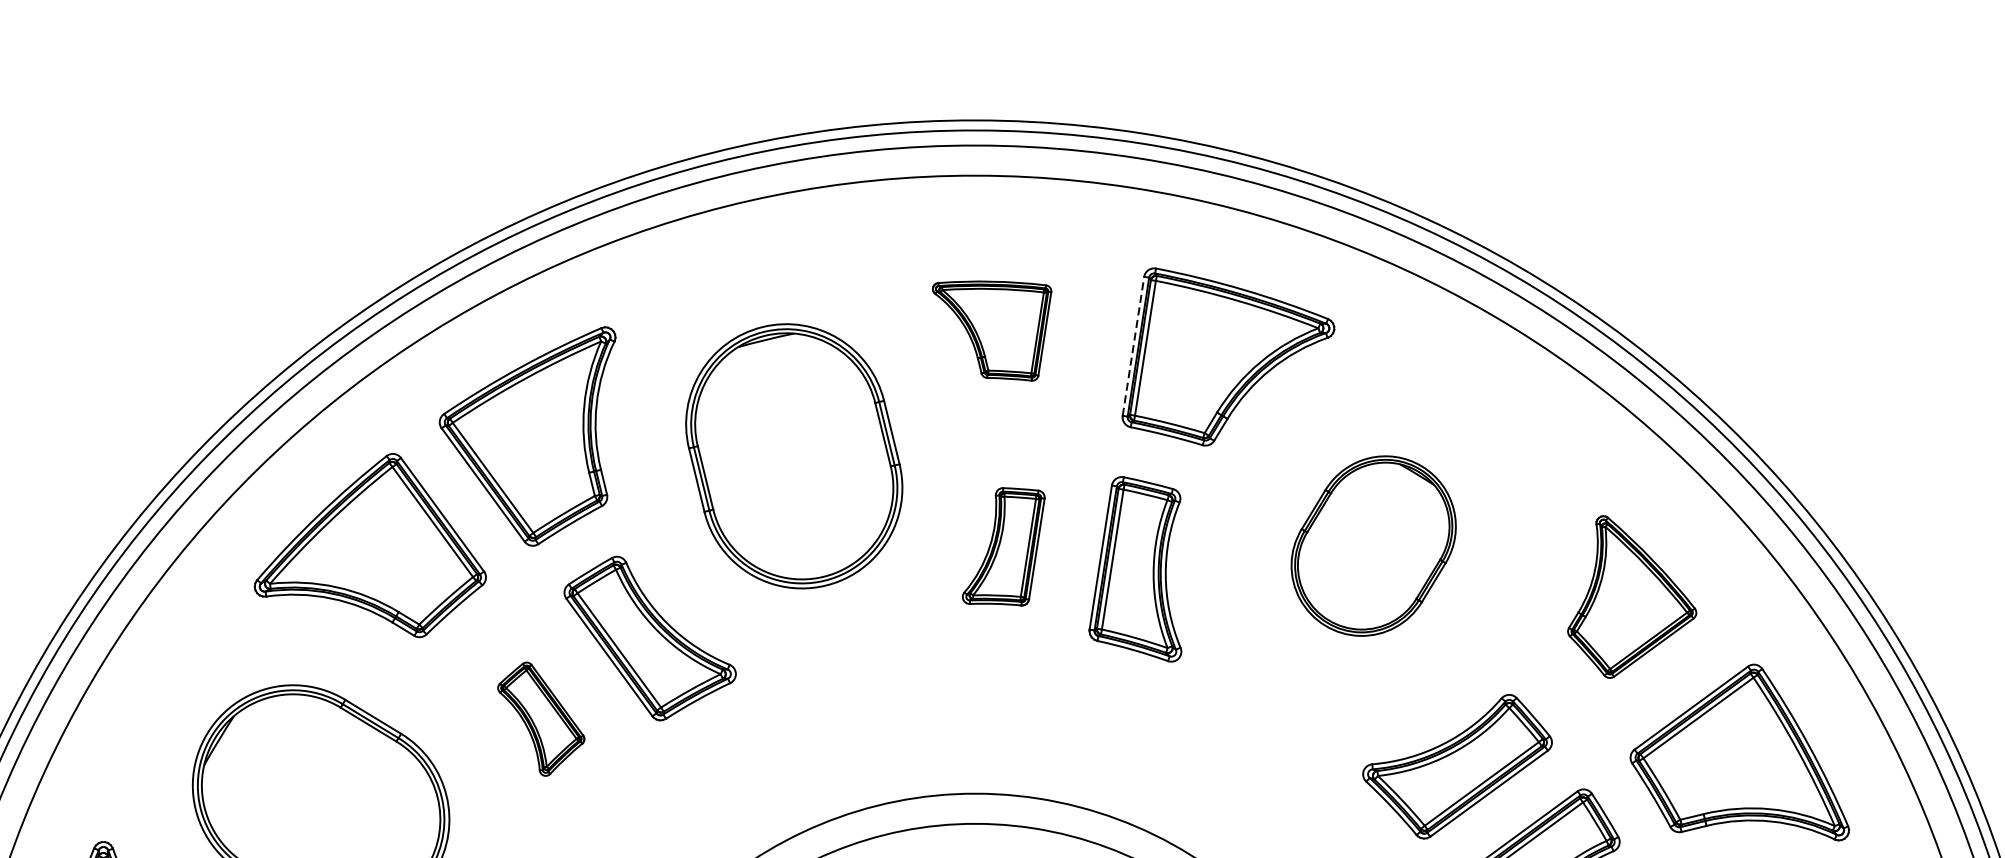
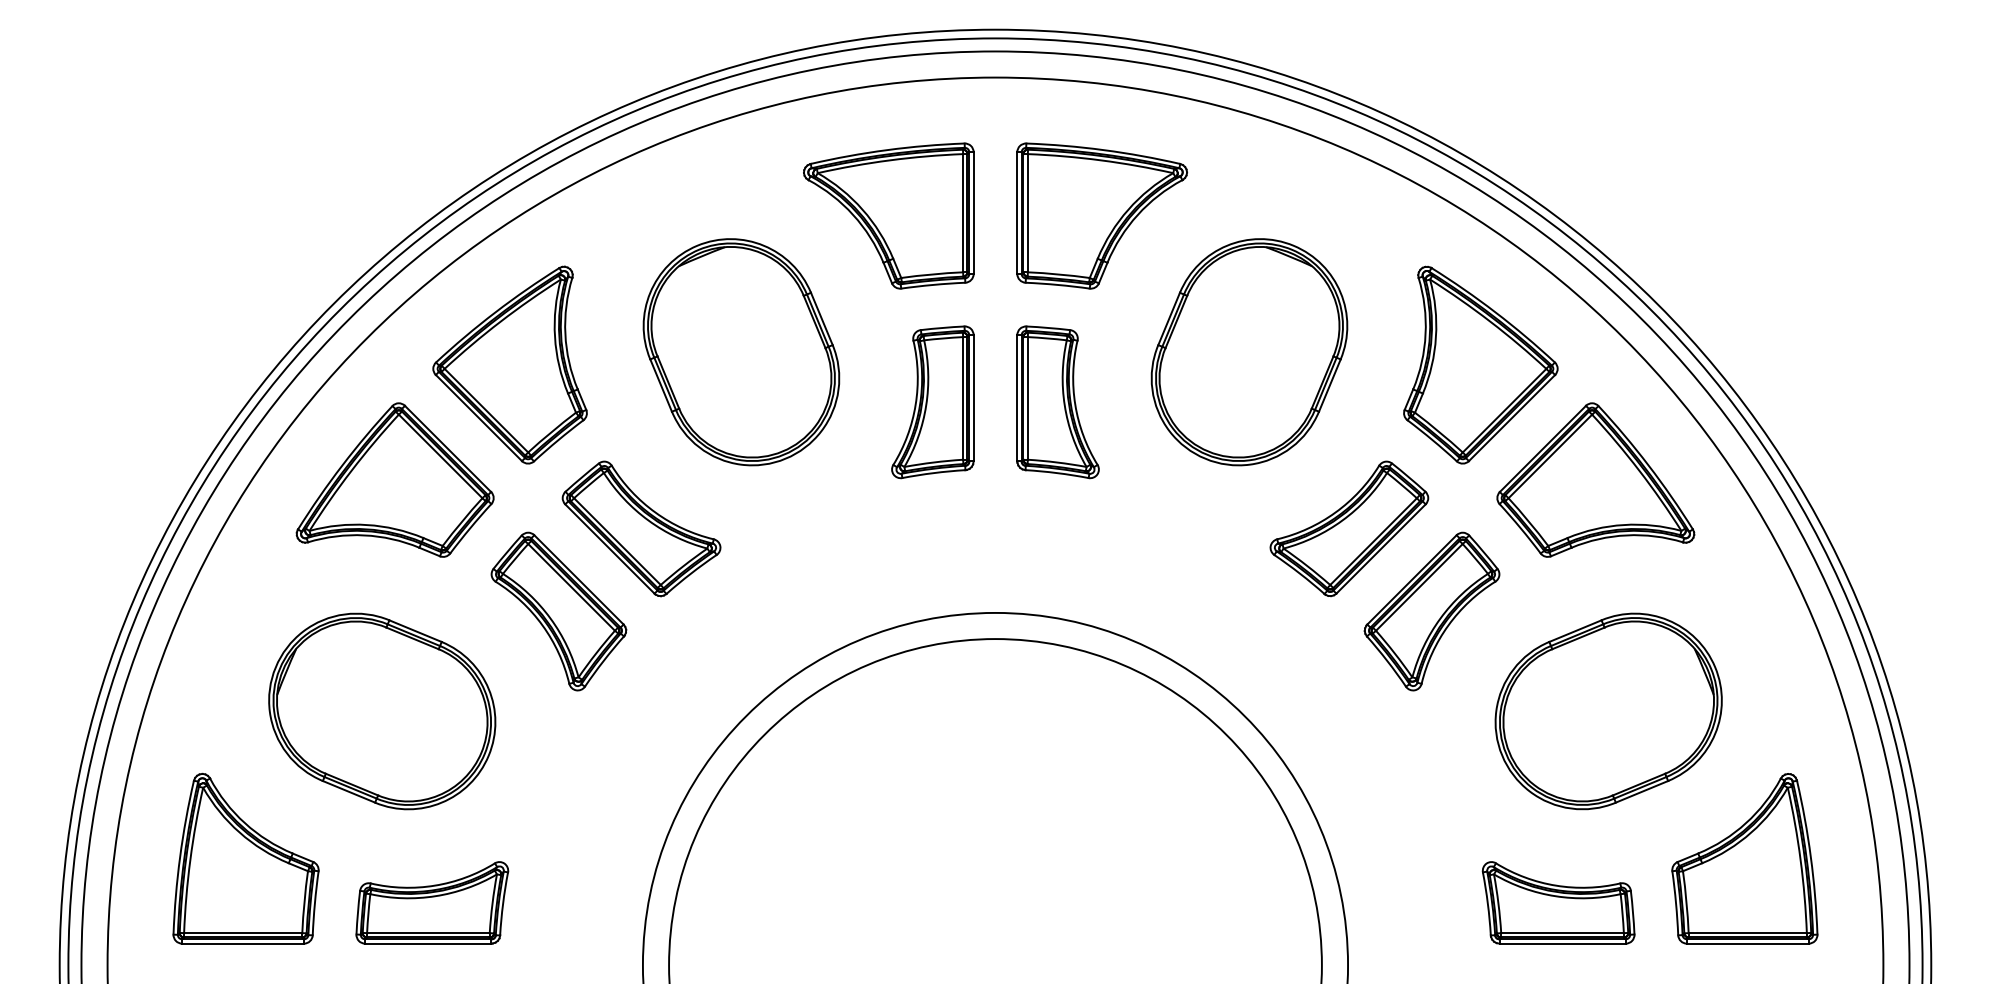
part: (986, 326) -> (888, 215), size x1.67
line: (1133, 346) -> (1017, 213), dashed -> solid
part: (1373, 546) -> (1249, 352), size x1.43
part: (1003, 547) -> (932, 402), size x1.43
part: (1635, 600) -> (1480, 364), size x1.43
part: (539, 719) -> (558, 611), size x1.67

